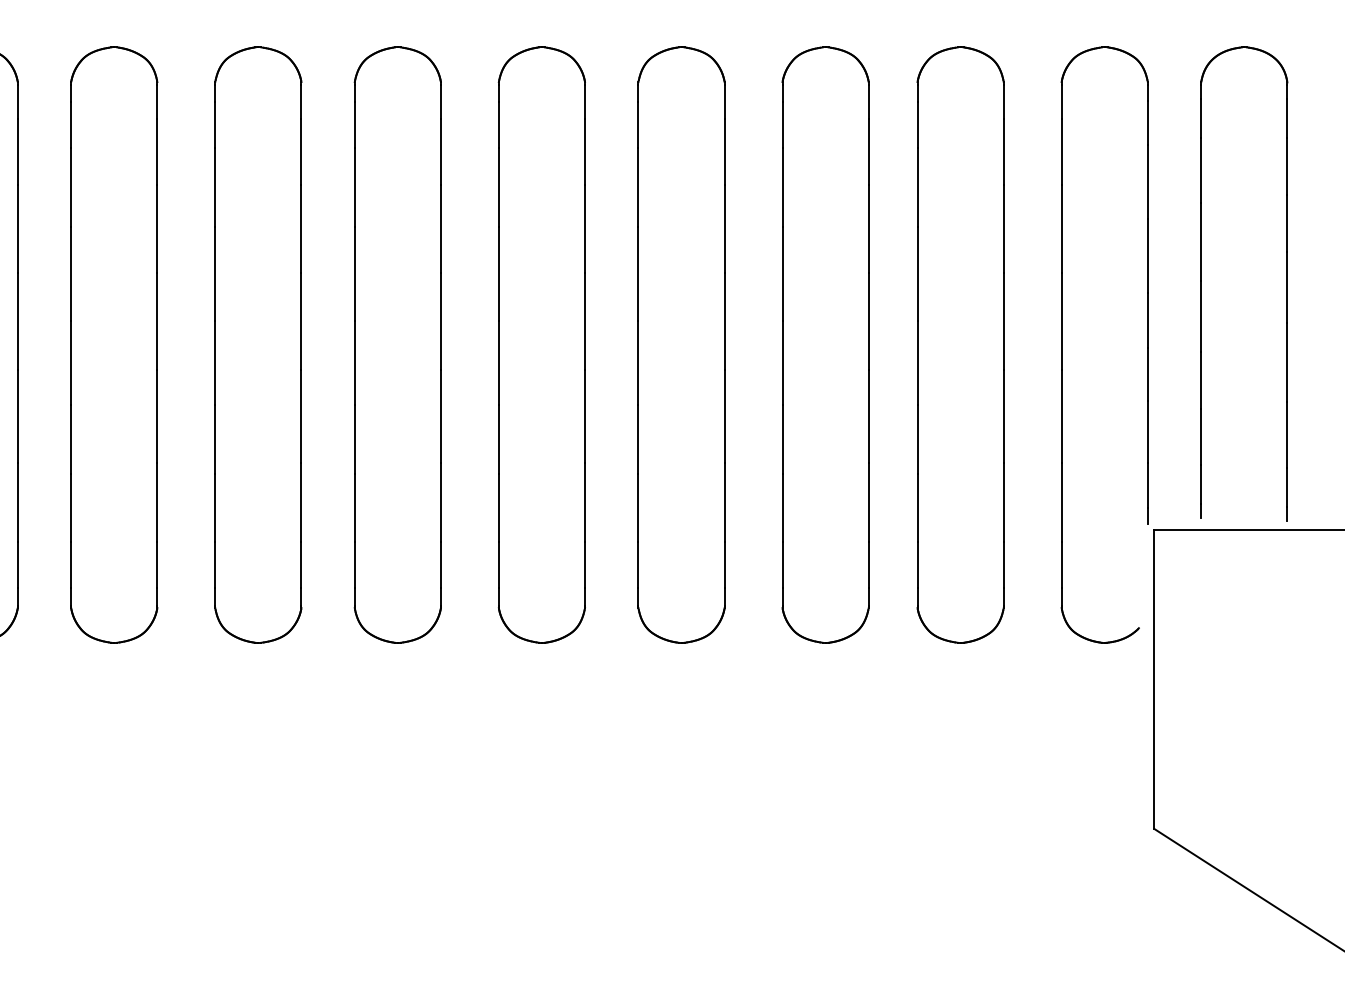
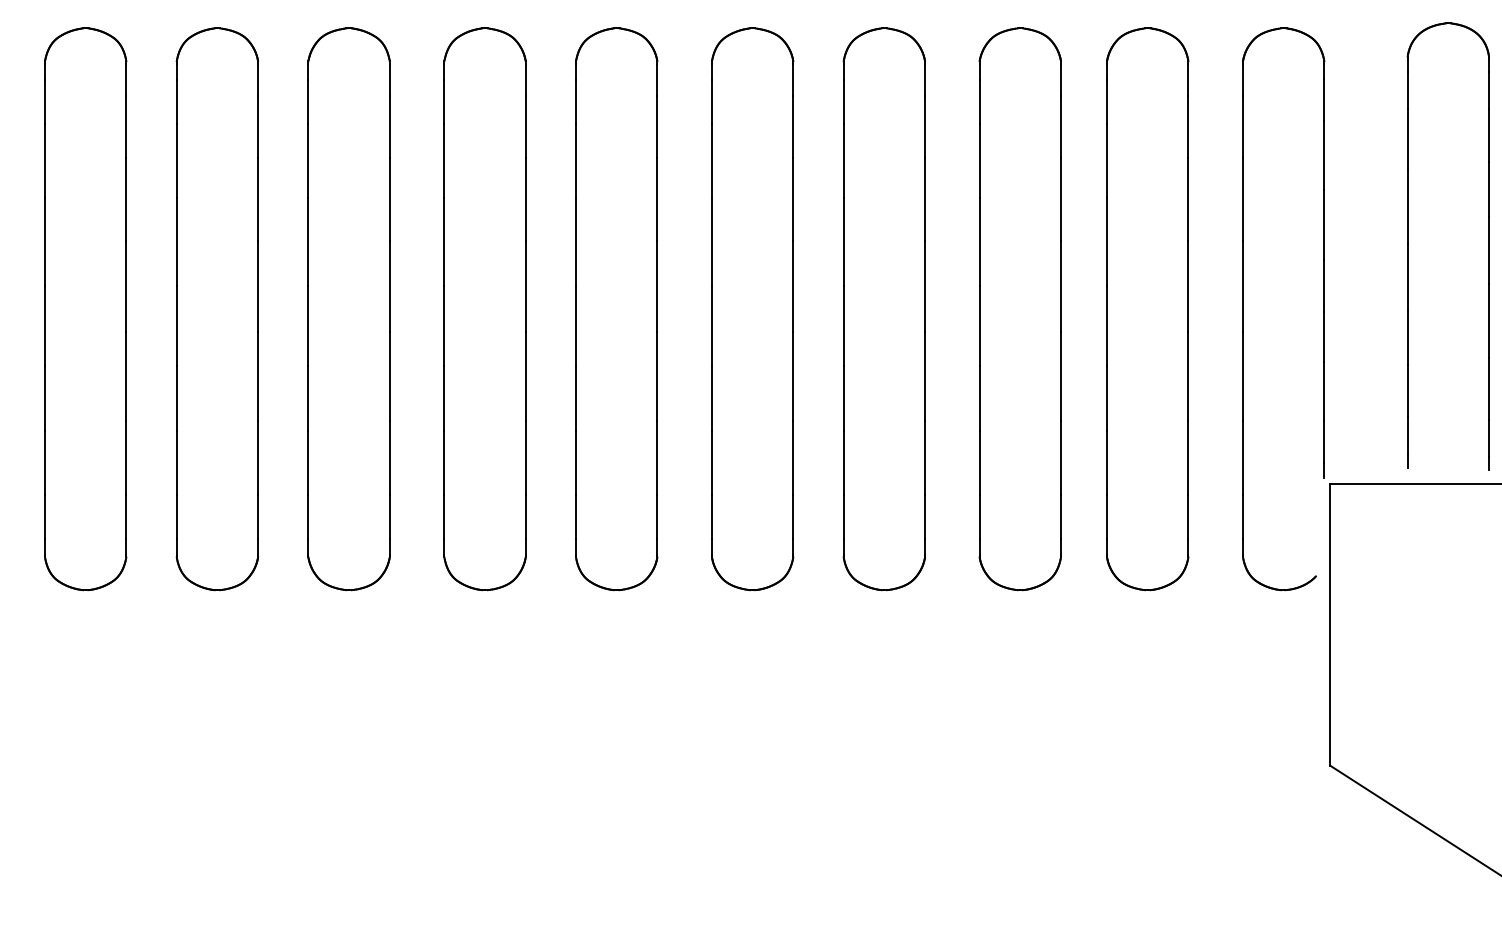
part: (1202, 283) -> (1408, 246), moved

